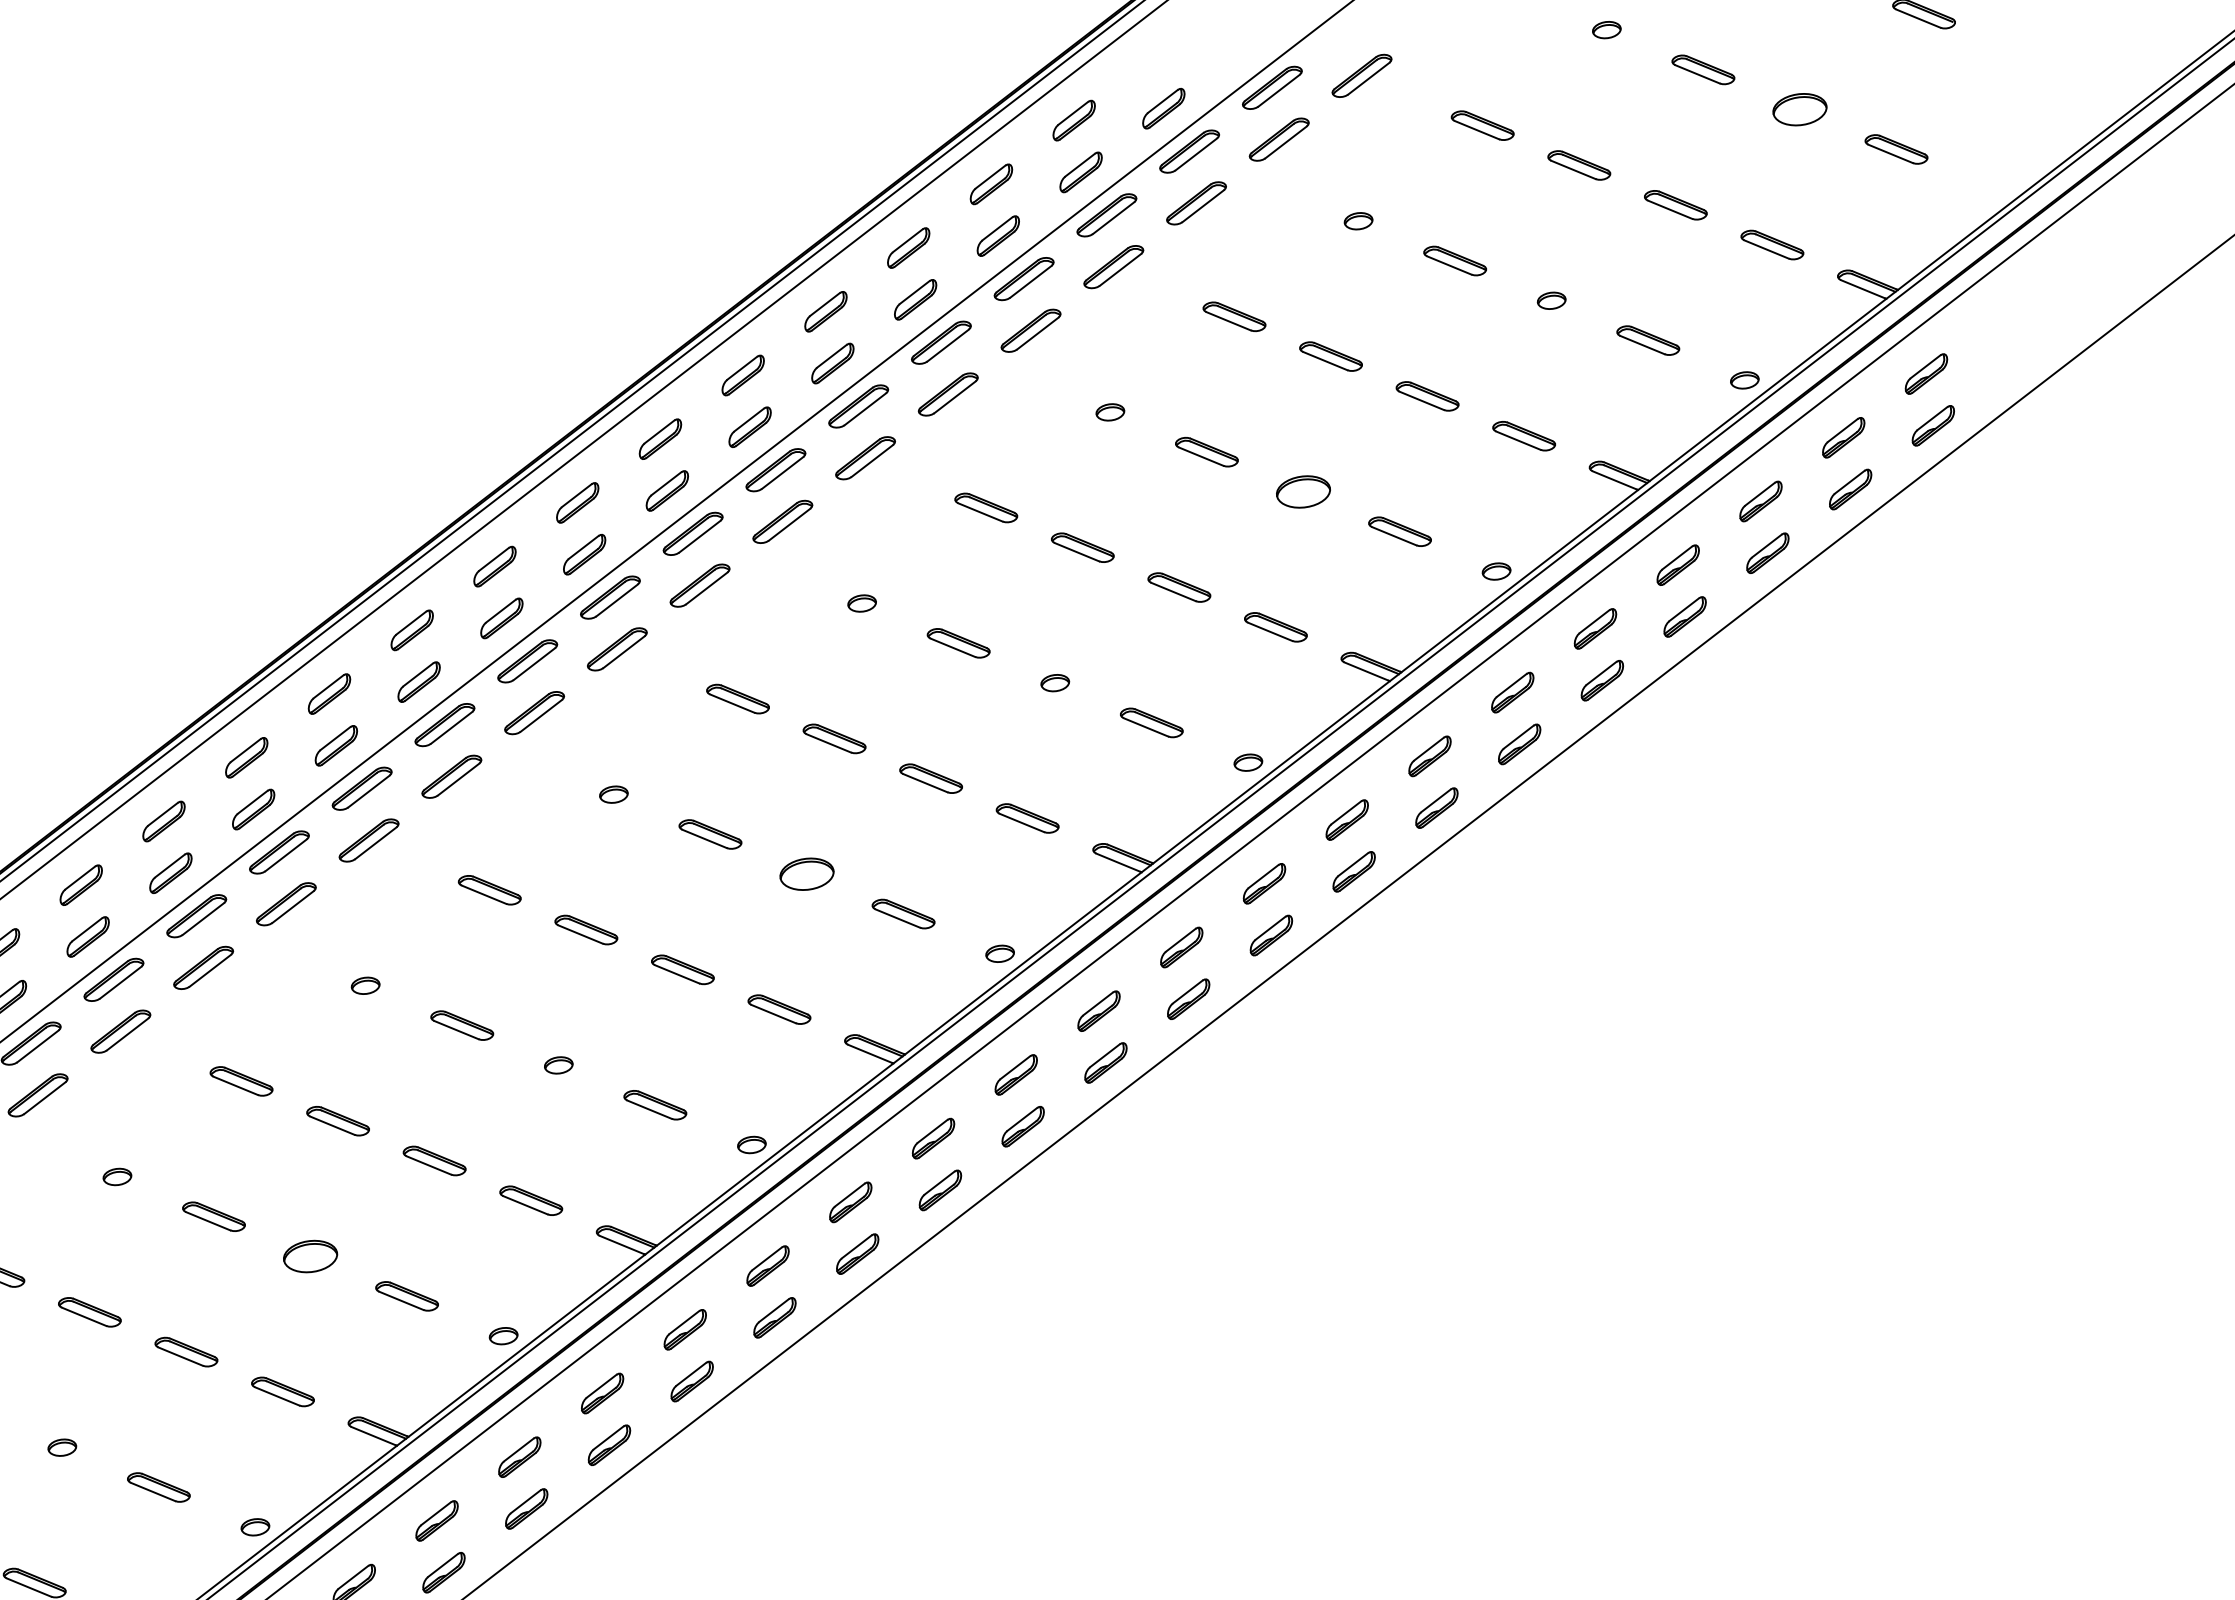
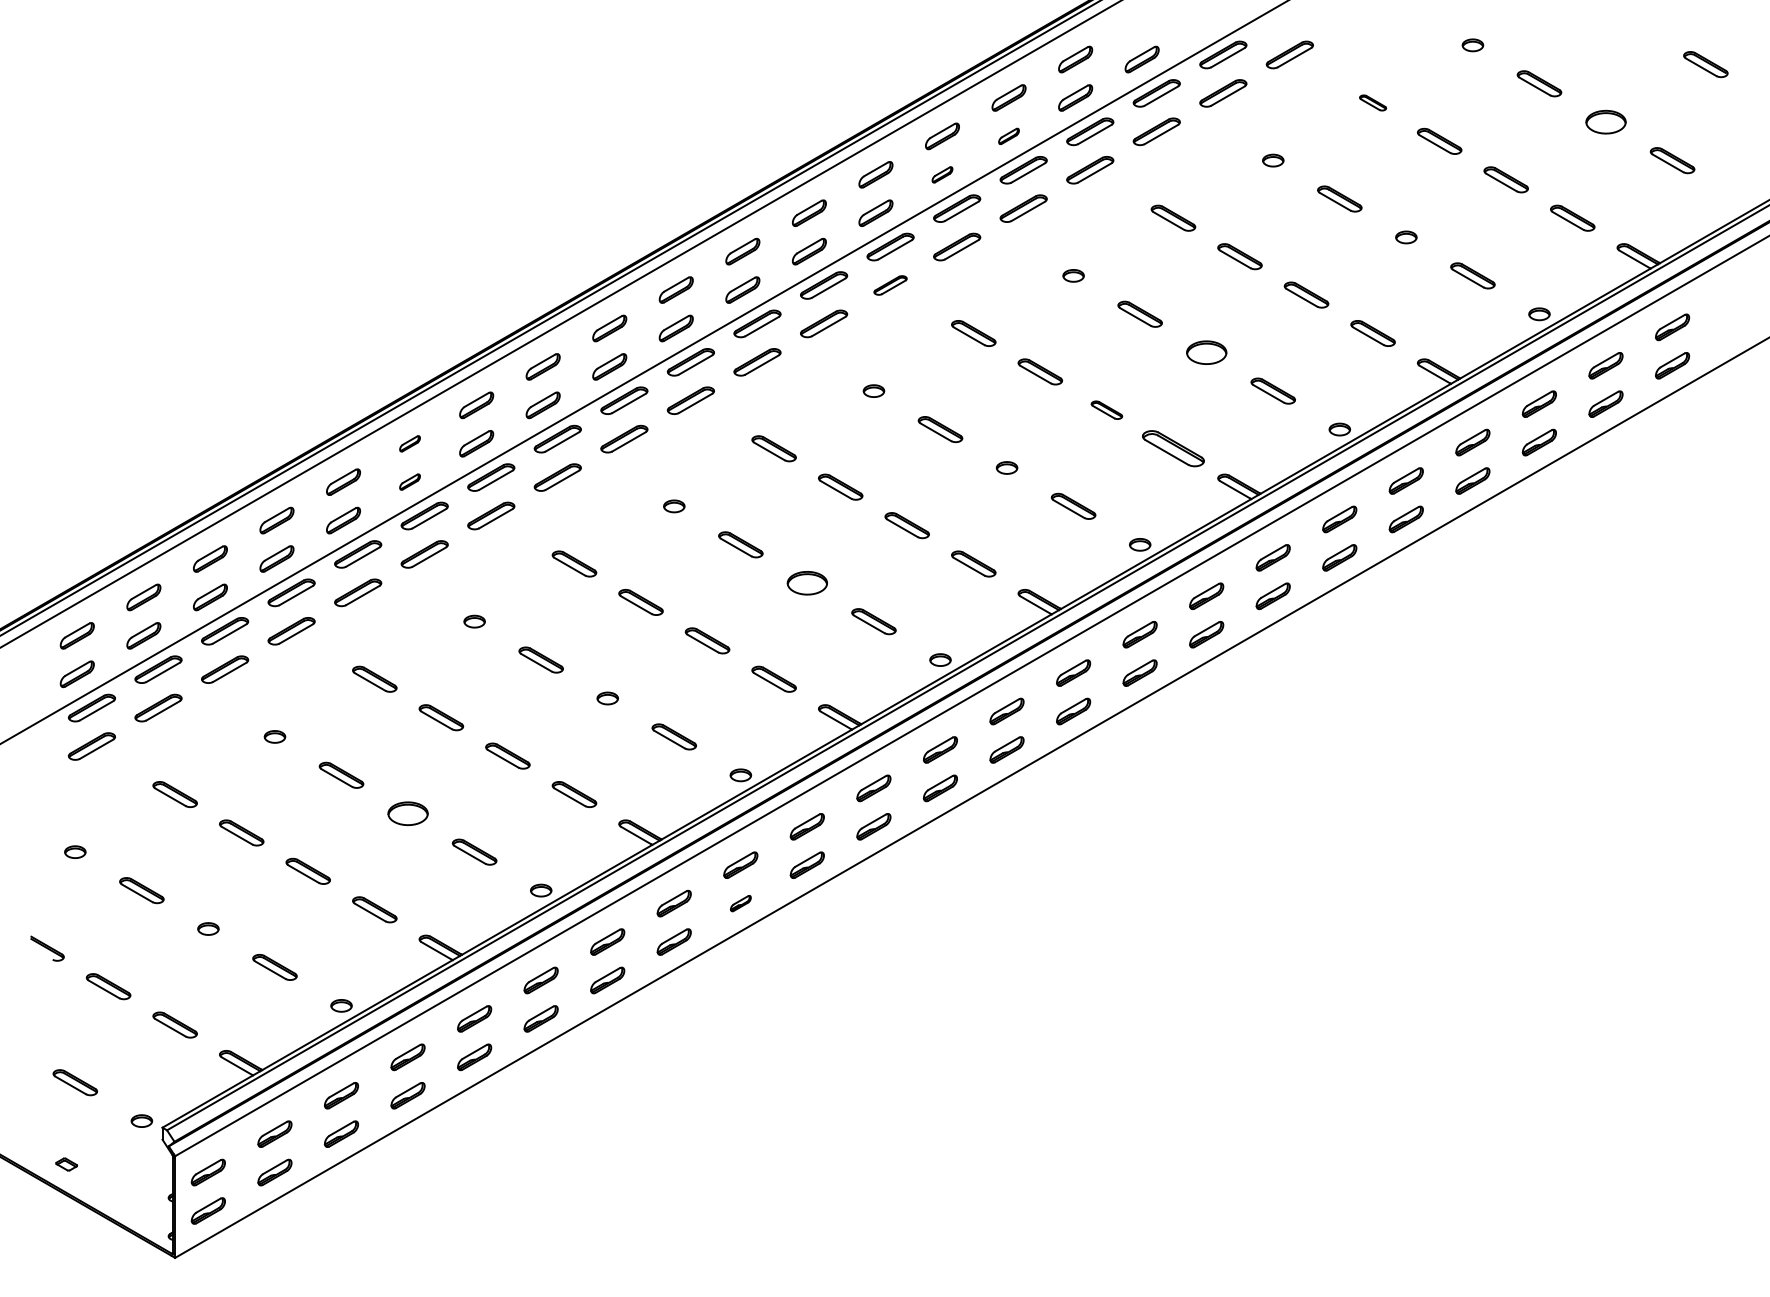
part: (1481, 125) -> (1372, 102), size x0.6
part: (997, 236) -> (1008, 136), size x0.6
part: (915, 299) -> (942, 174), size x0.6
part: (865, 458) -> (890, 285), size x0.7
part: (1178, 586) -> (1106, 409), size x0.7
part: (1275, 626) -> (1173, 448), size x1.4
part: (245, 757) -> (409, 443), size x0.6
part: (252, 808) -> (409, 481), size x0.6
part: (774, 1317) -> (740, 903), size x0.6

